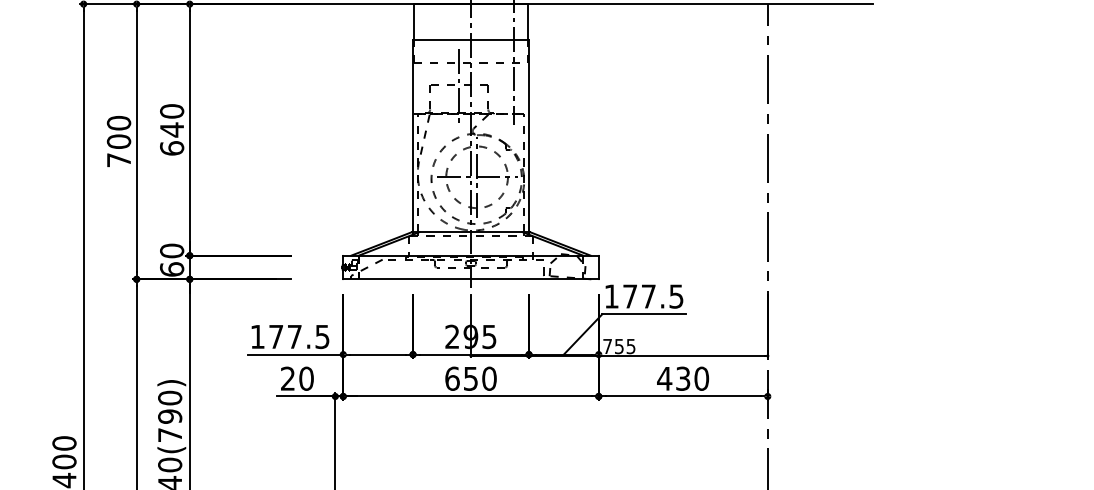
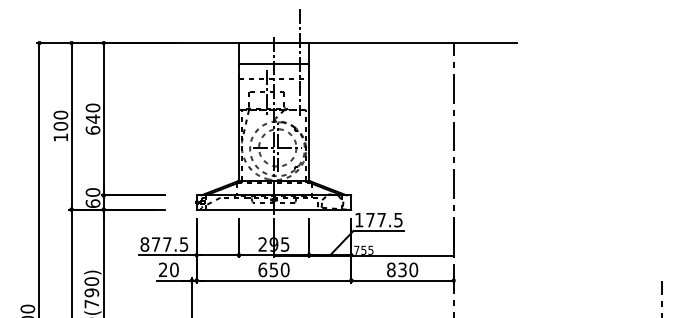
text: (118, 160) -> (60, 137), 700 -> 100
text: (257, 336) -> (144, 244), 177.5 -> 877.5
text: (663, 378) -> (390, 269), 430 -> 830

